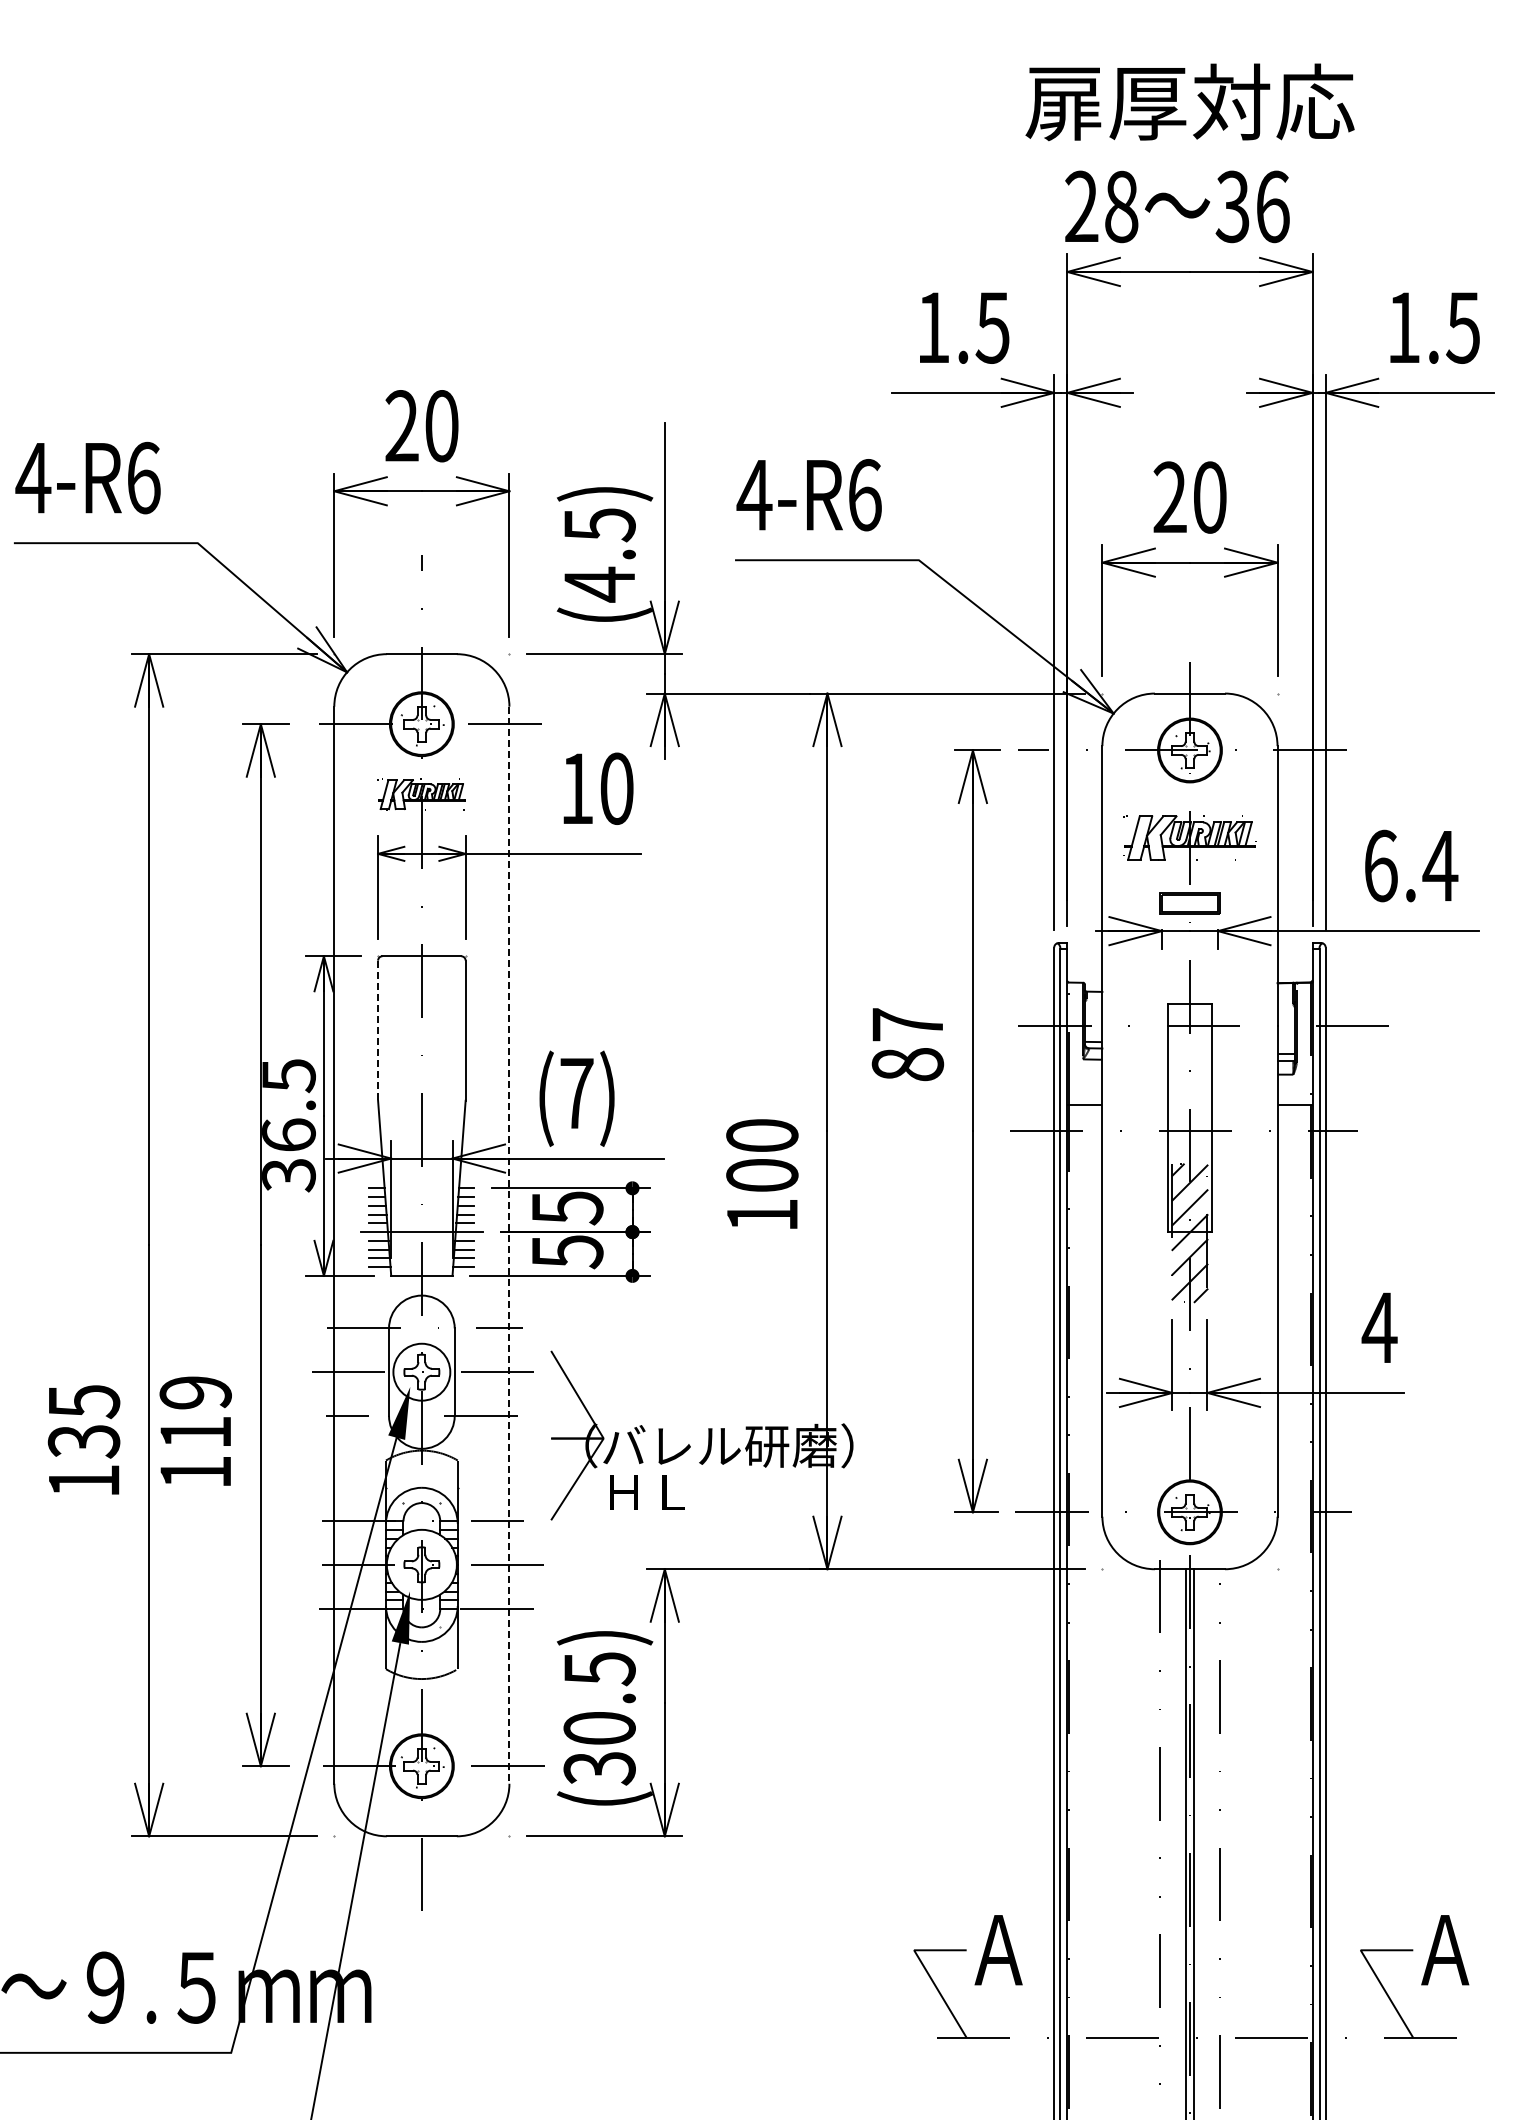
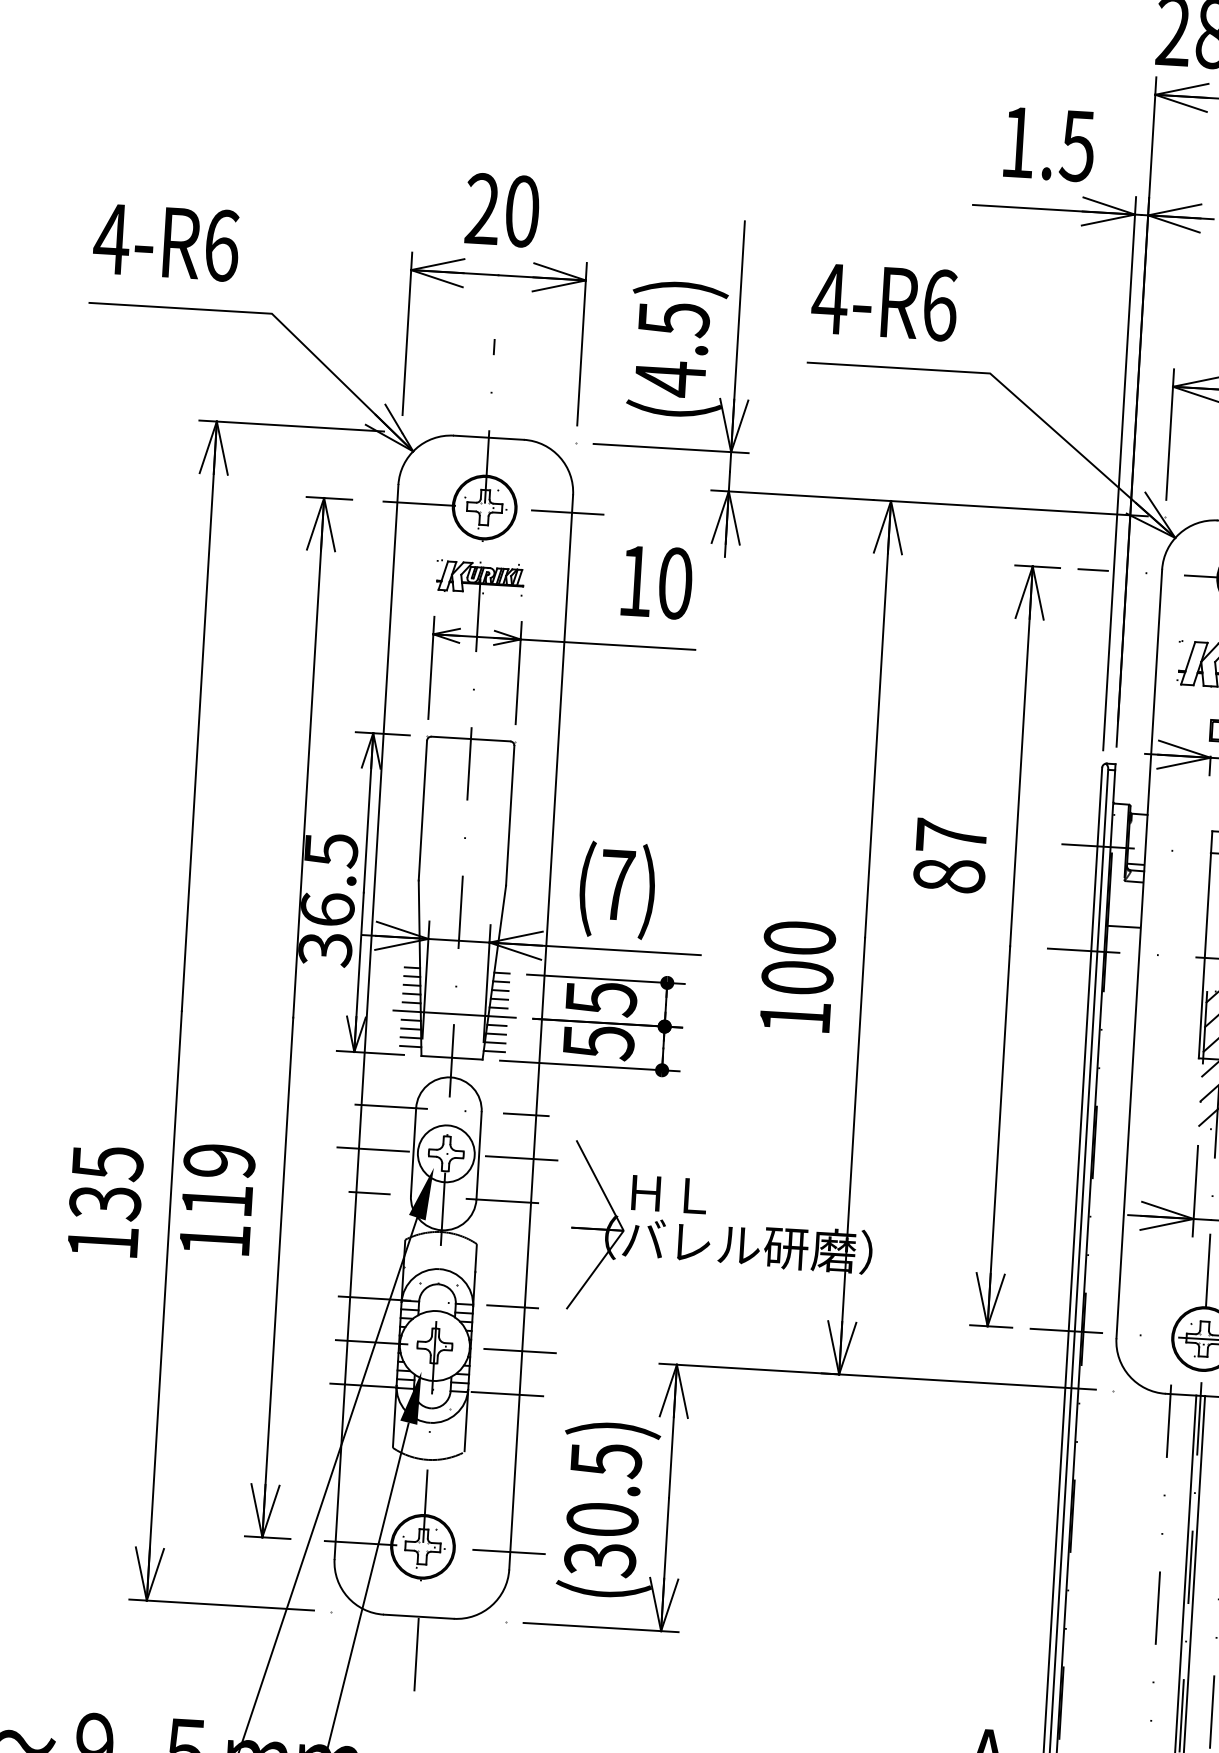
line: (378, 1031) -> (423, 811), dashed -> solid
line: (509, 1245) -> (541, 1032), dashed -> solid
text: (647, 1492) -> (669, 1194), moved

